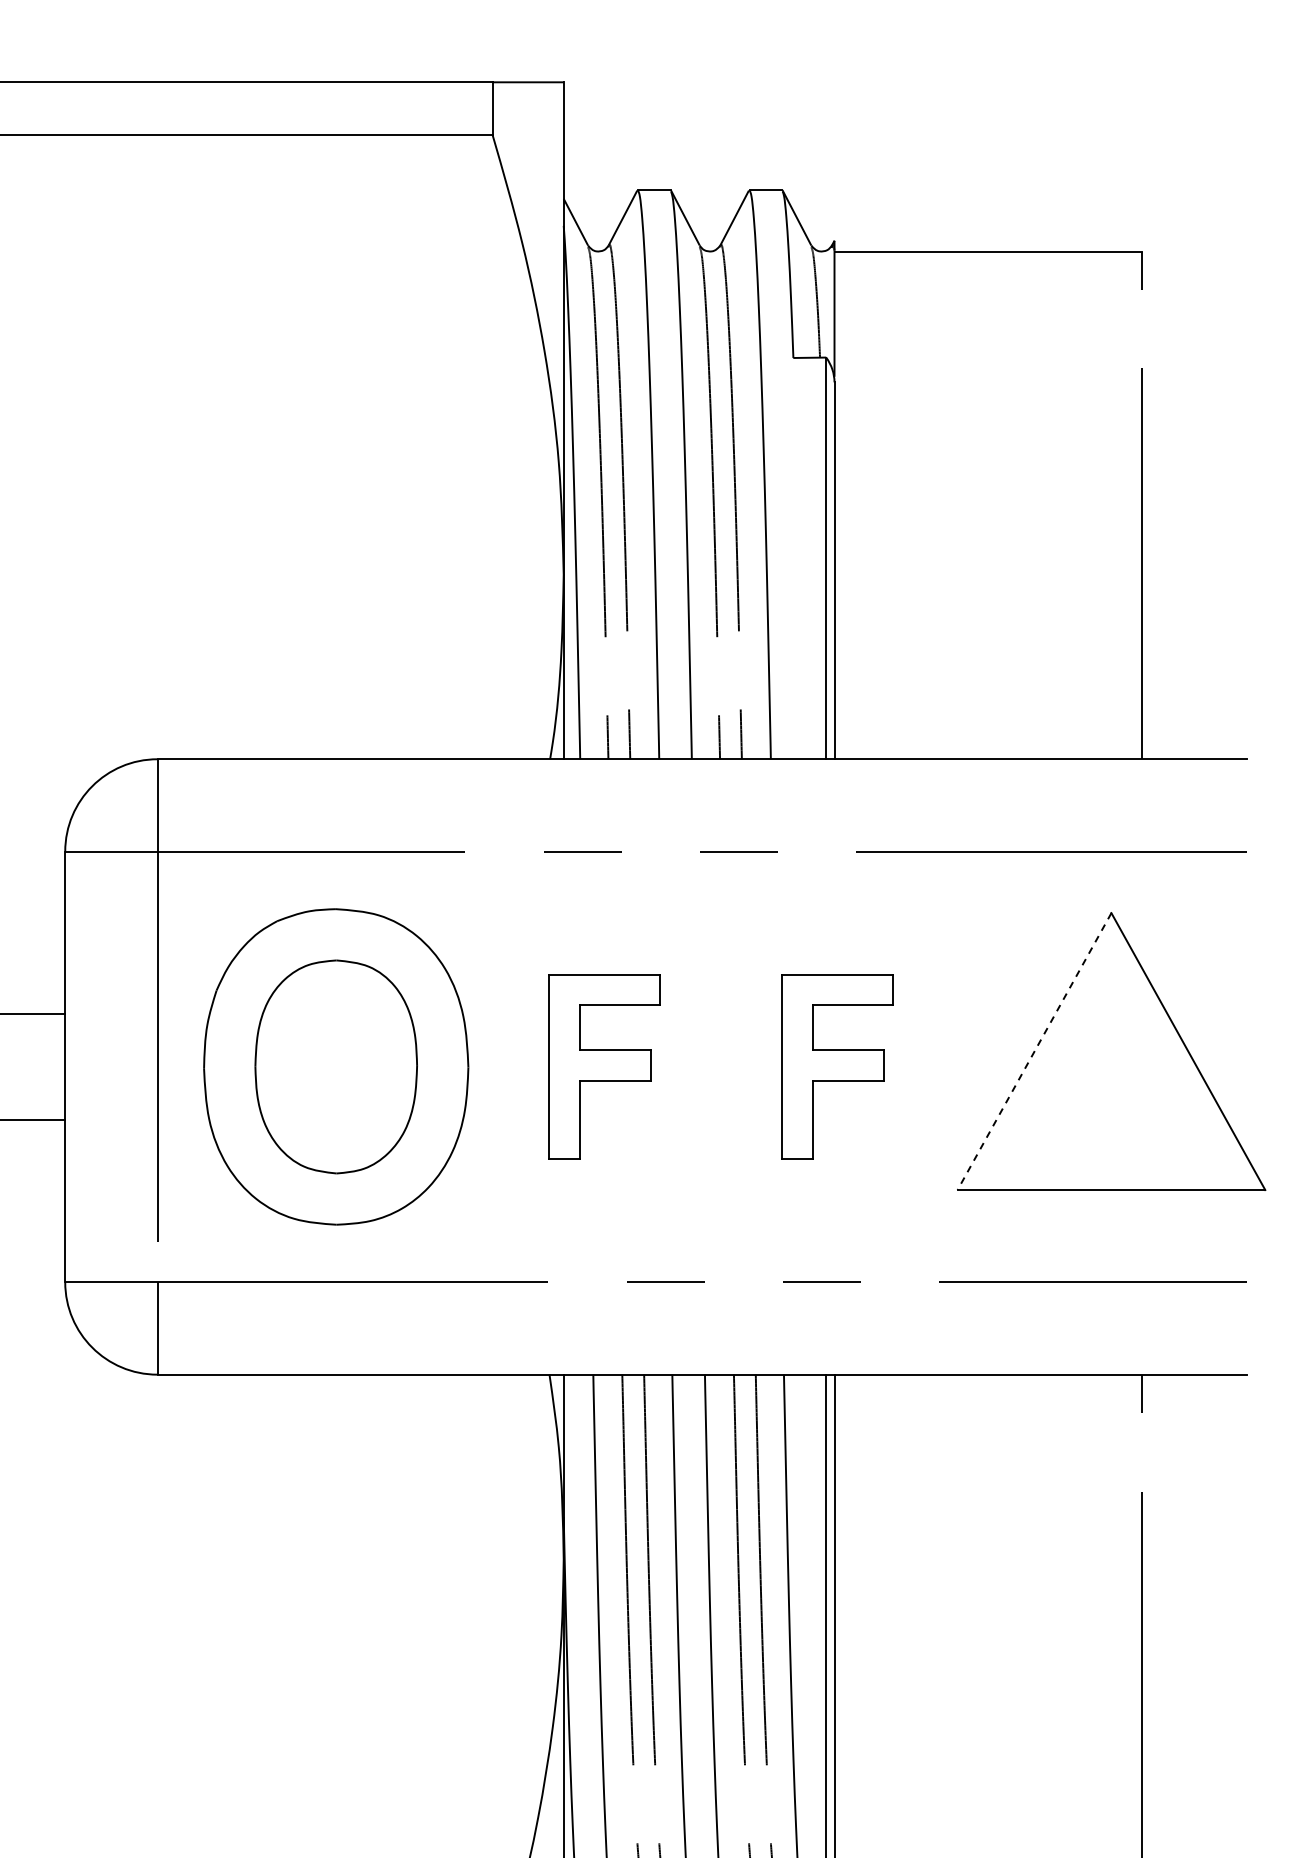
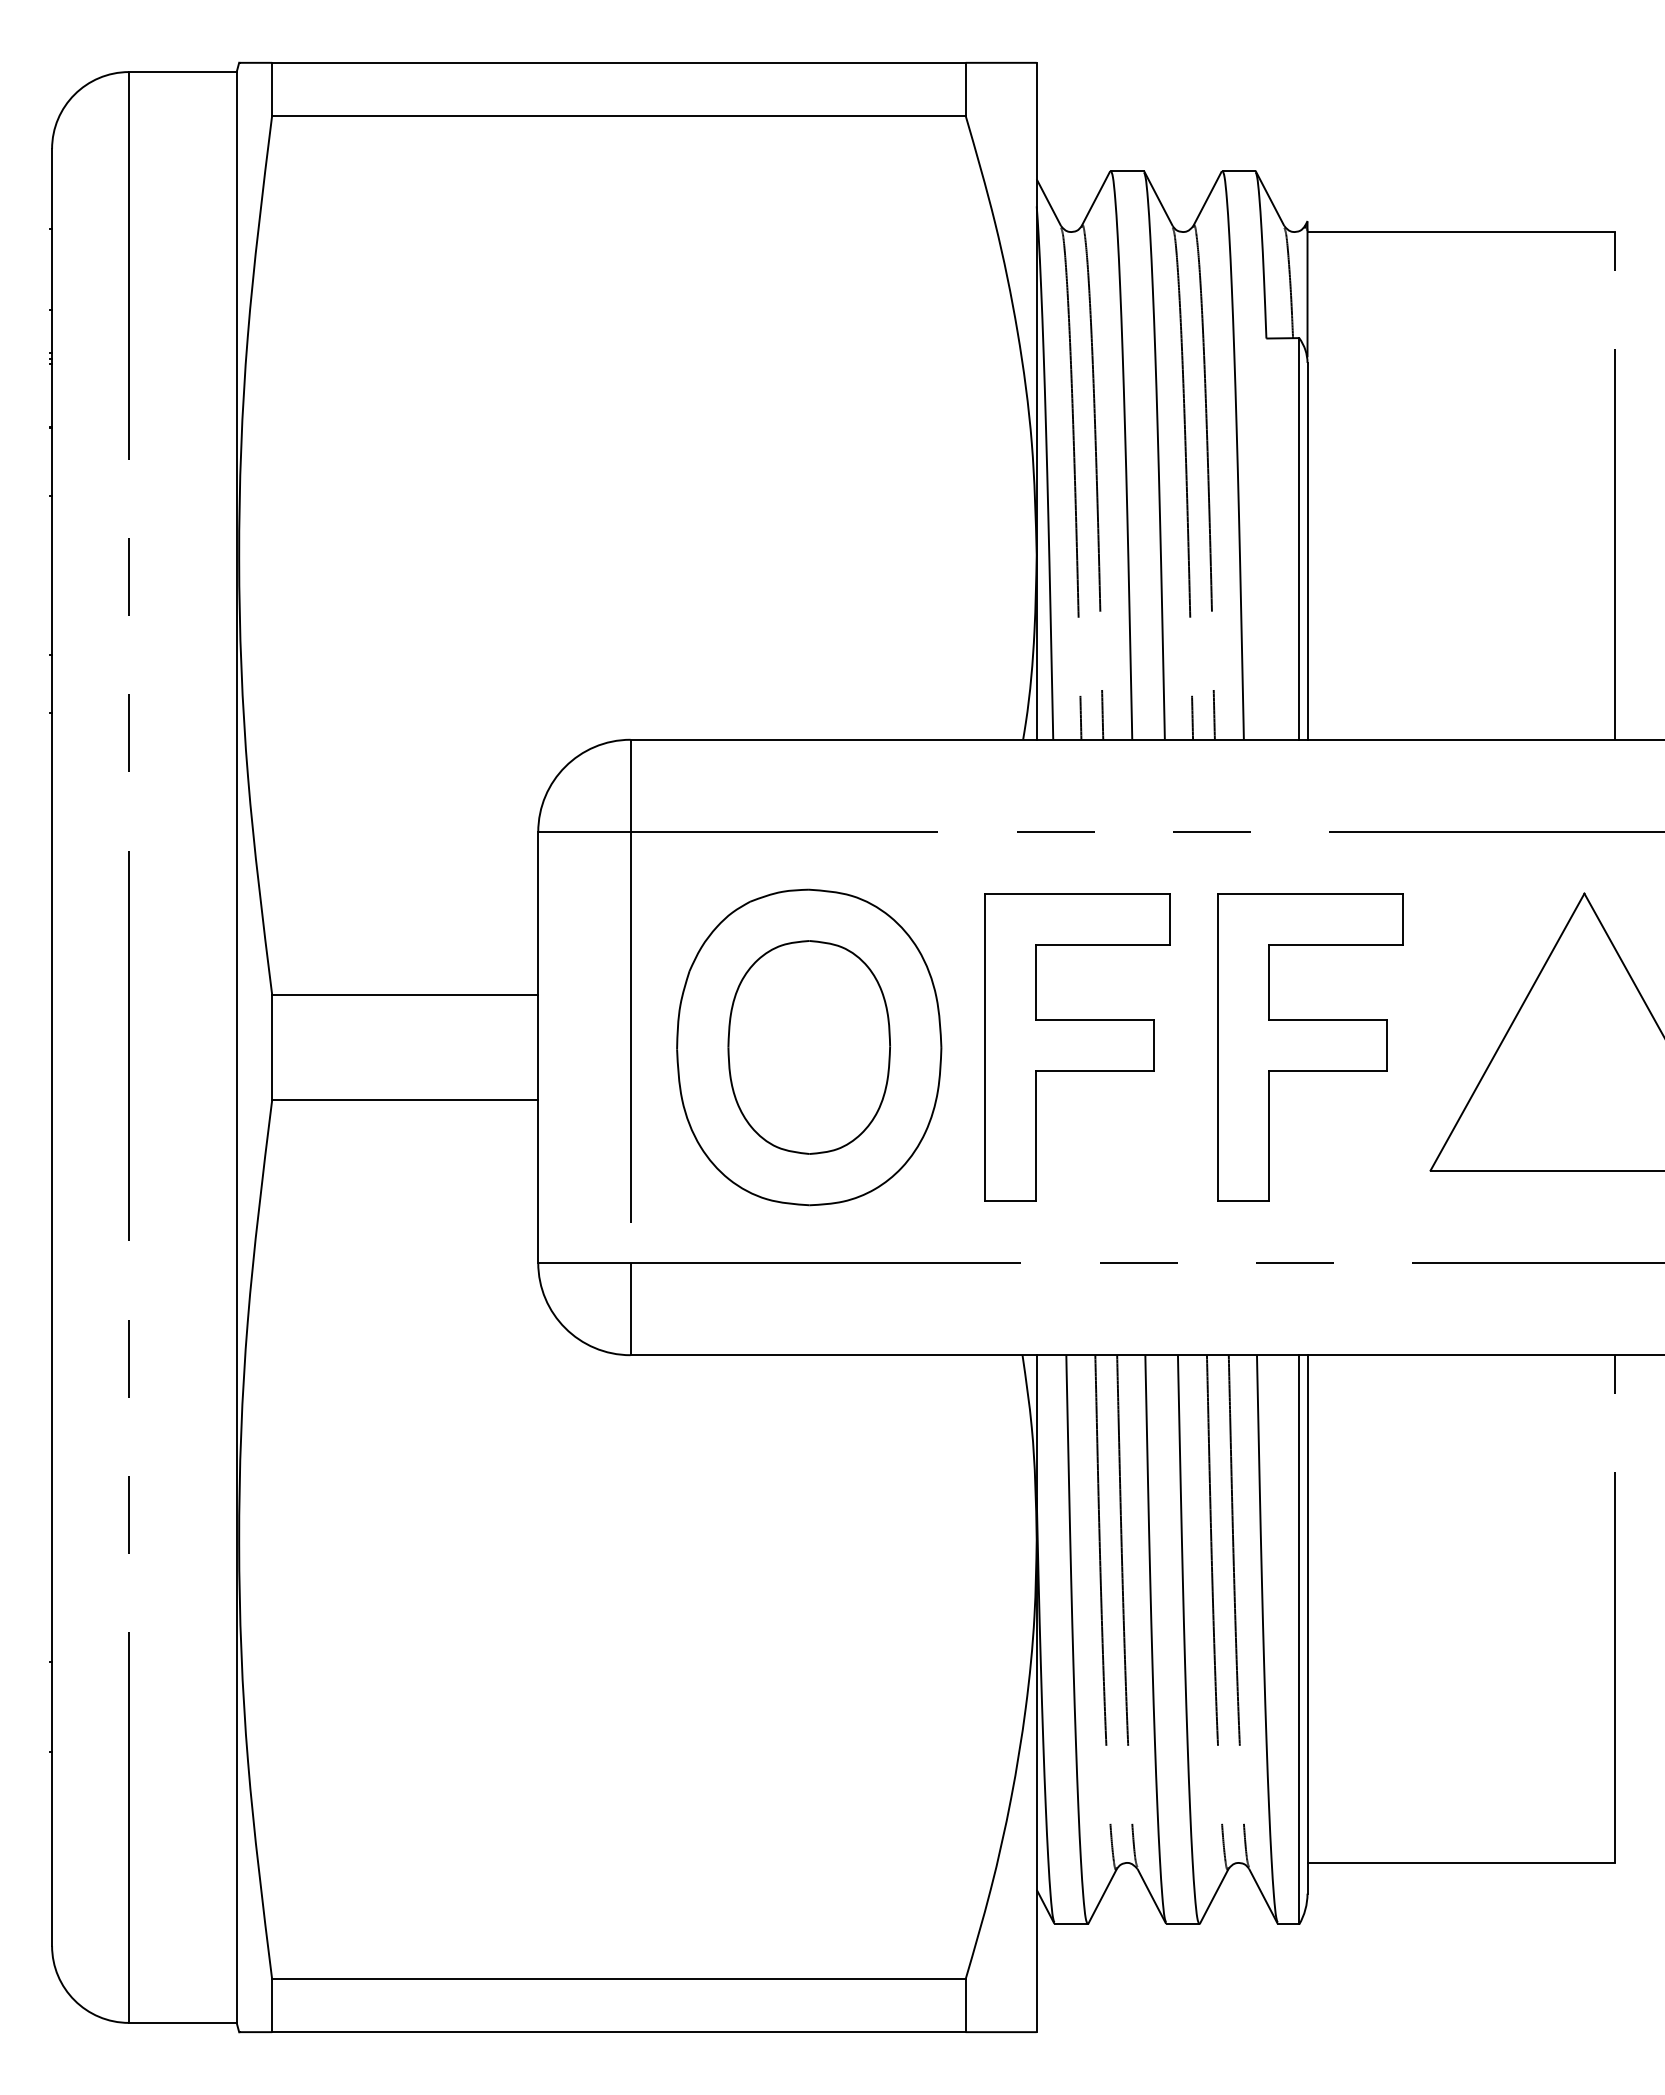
line: (1034, 1051) -> (1507, 1032), dashed -> solid
part: (604, 1066) -> (1077, 1047), size x1.67
part: (837, 1066) -> (1310, 1047), size x1.67

